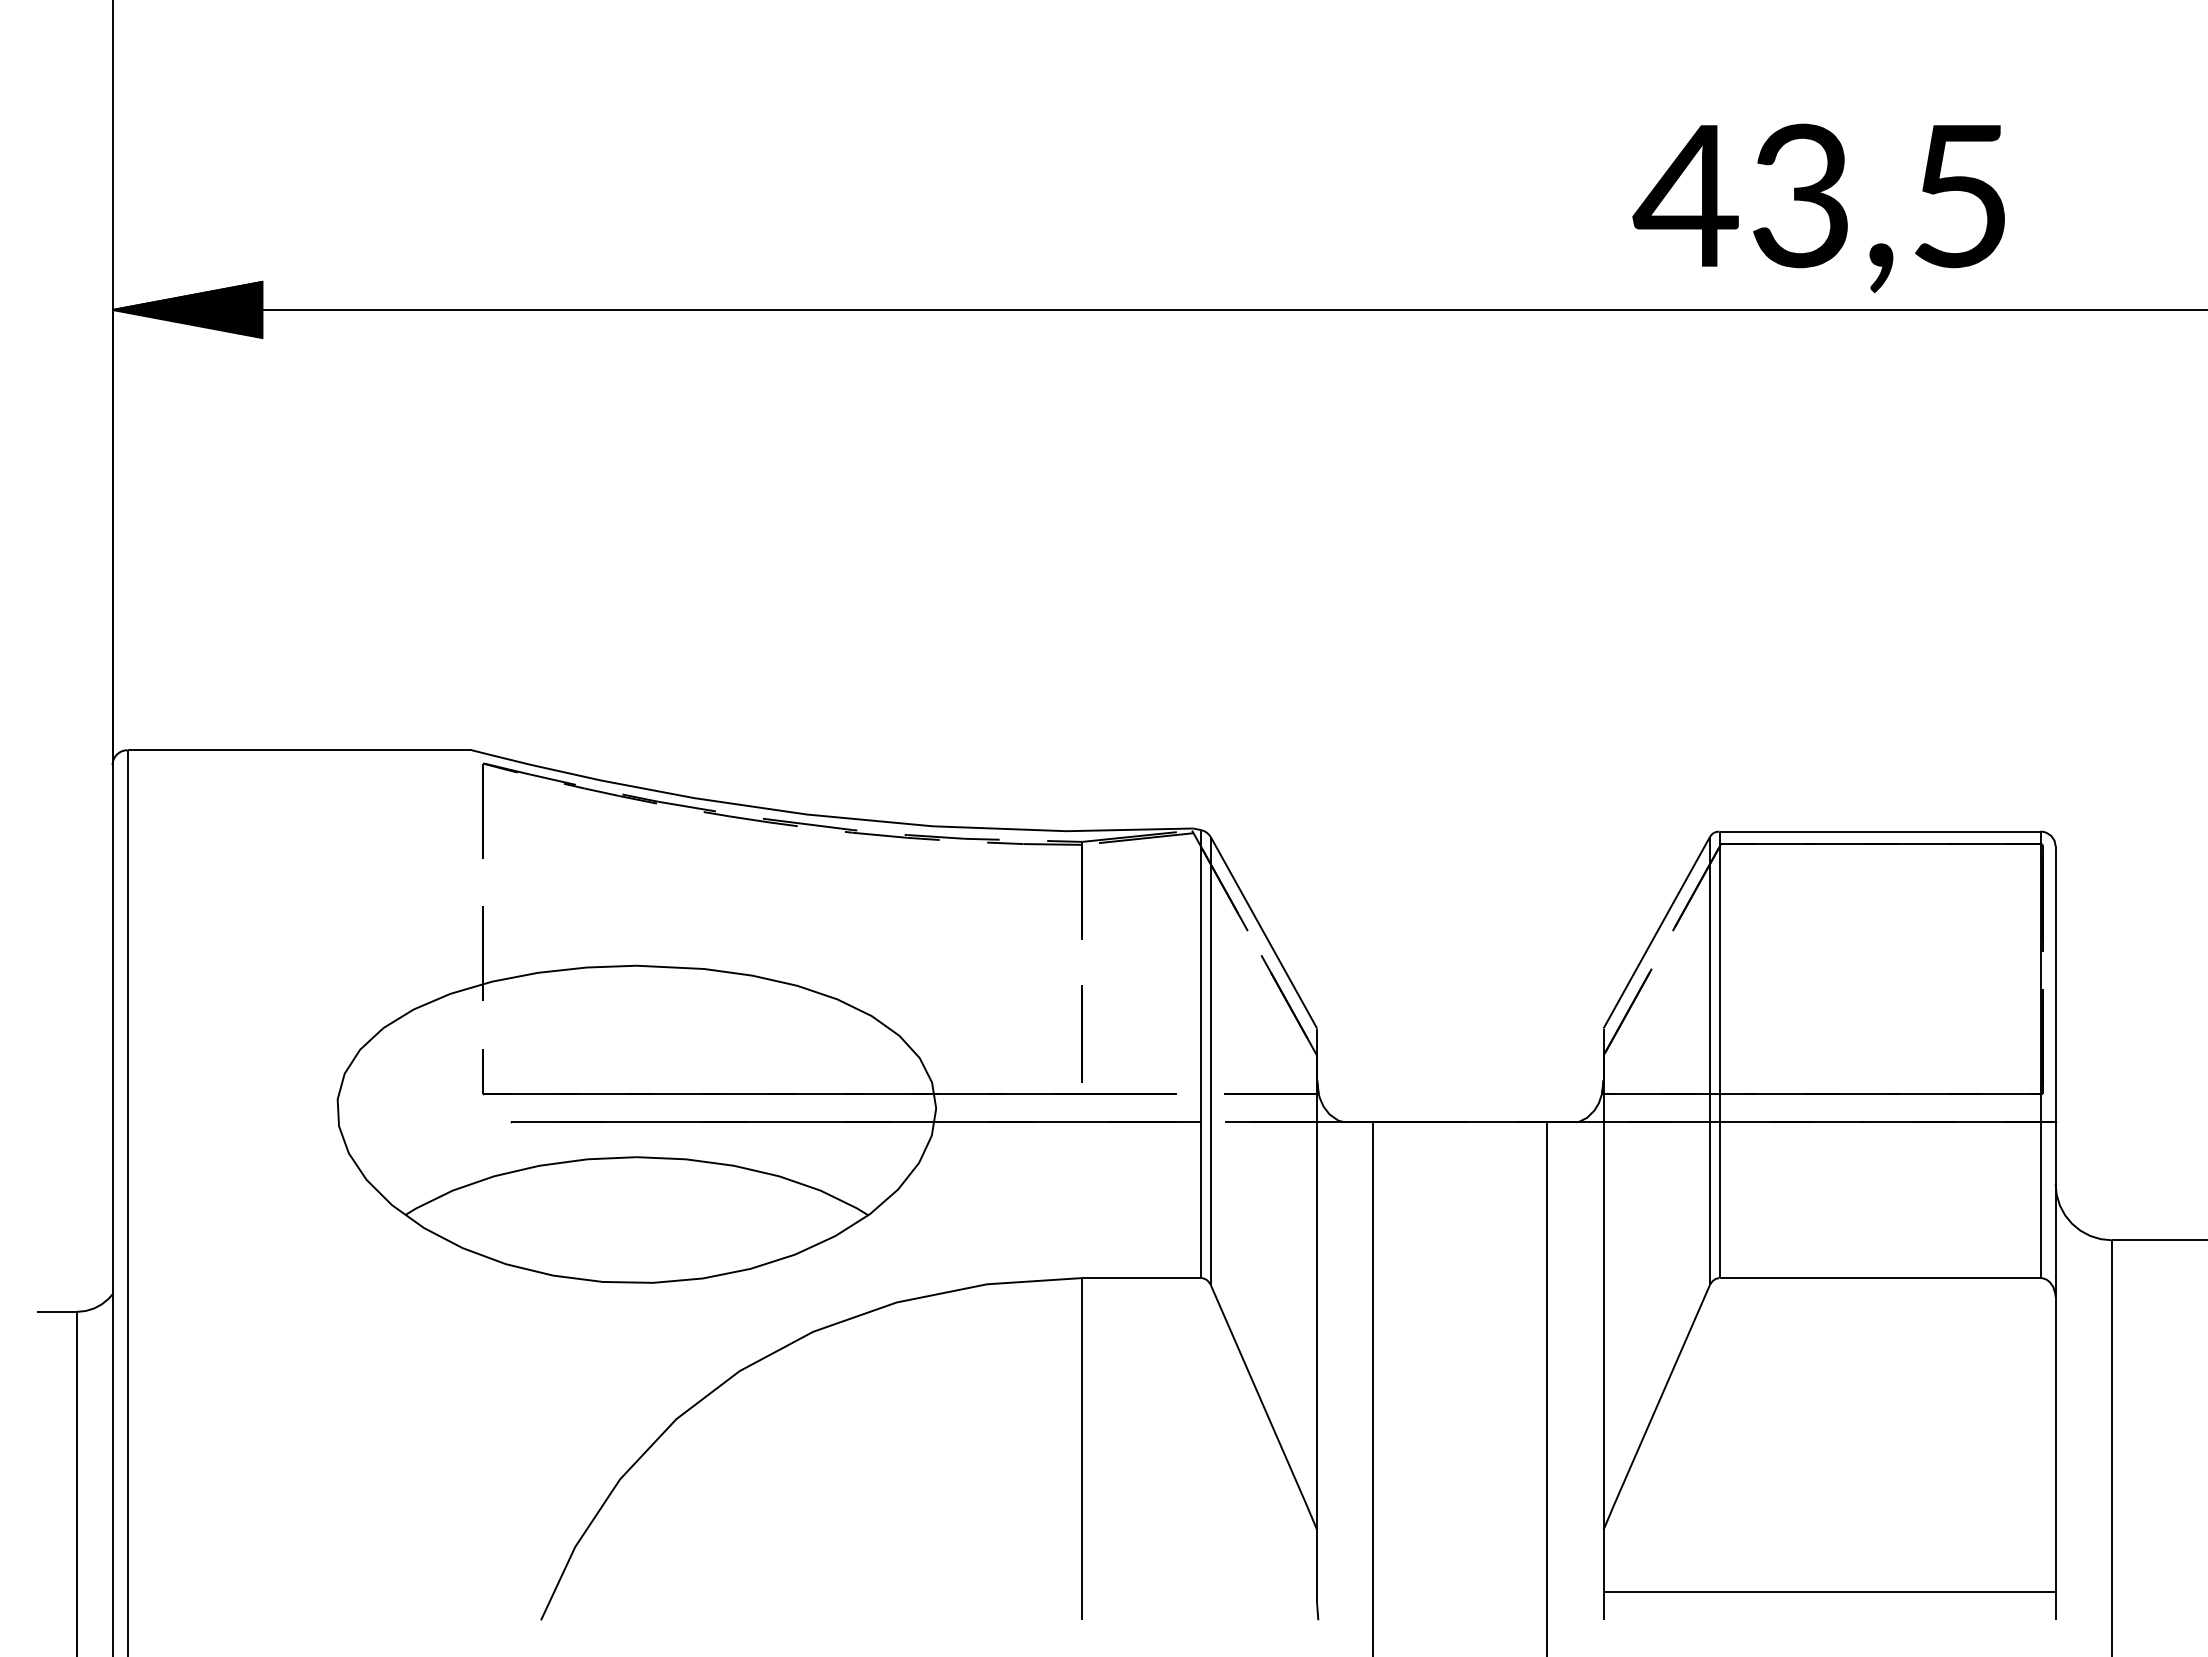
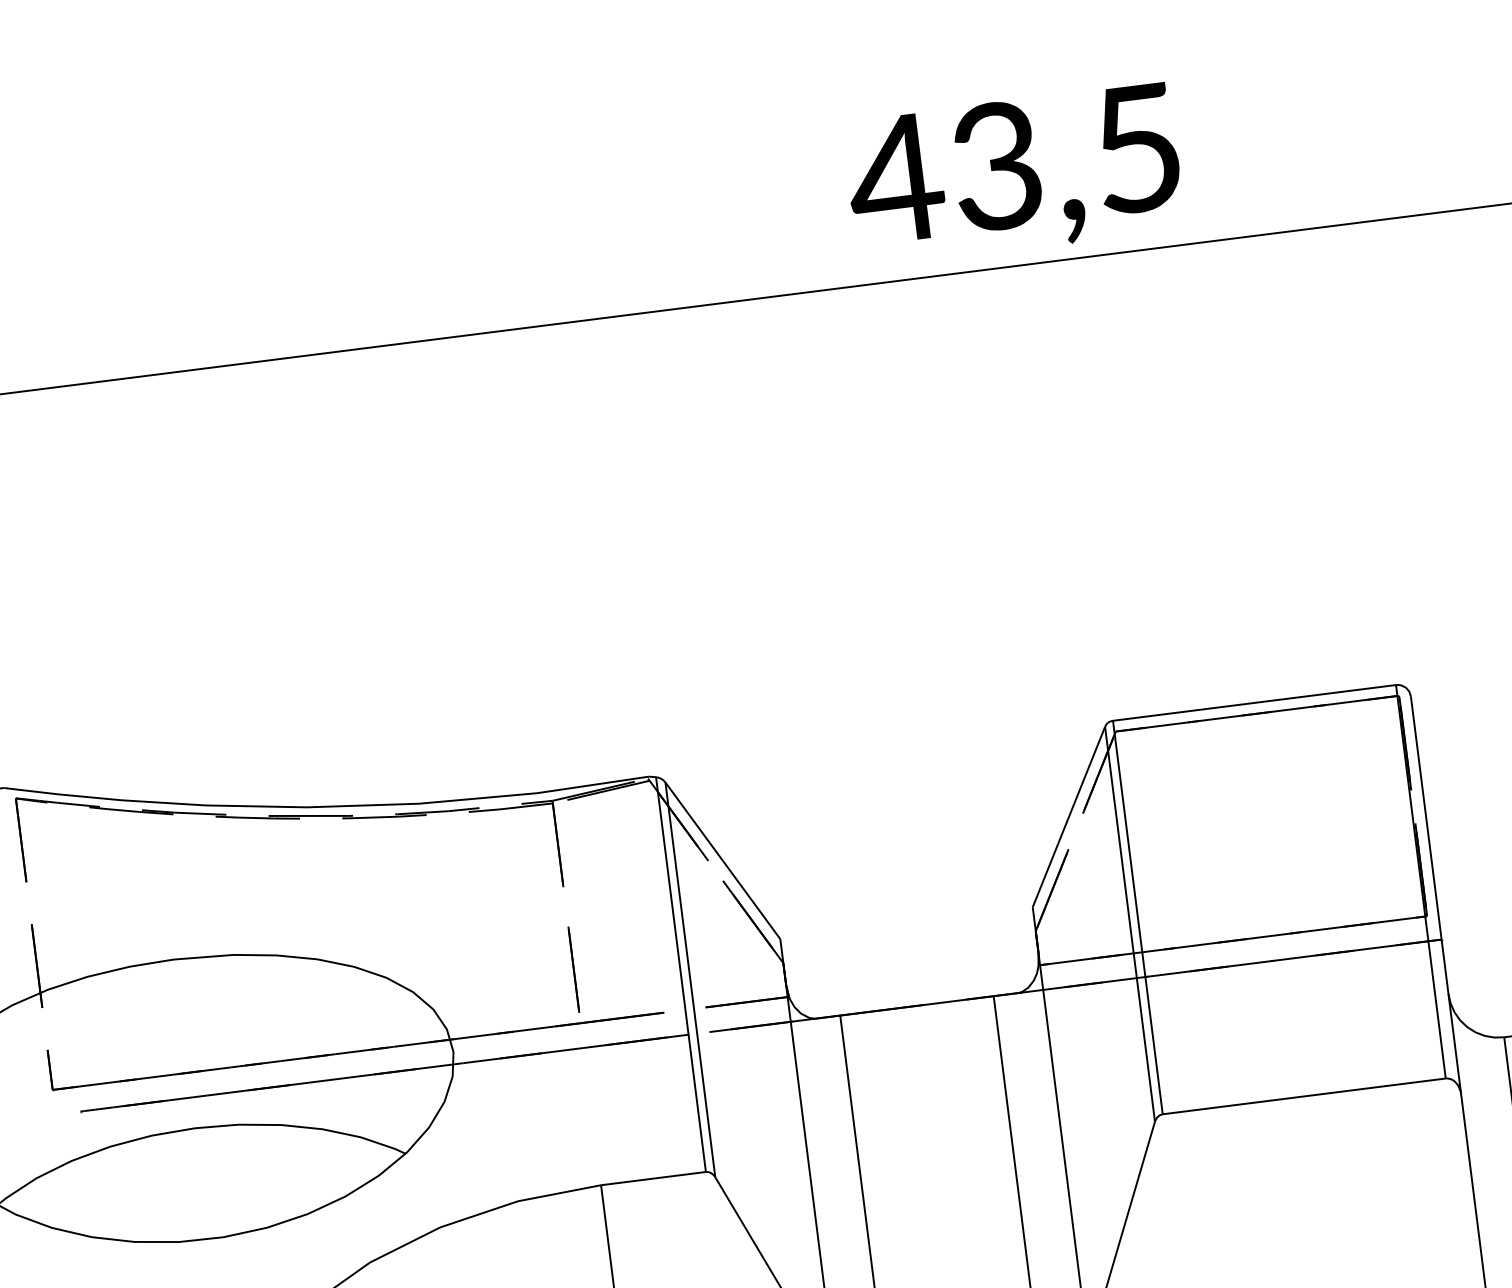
text: (1818, 208) -> (1013, 175), moved

